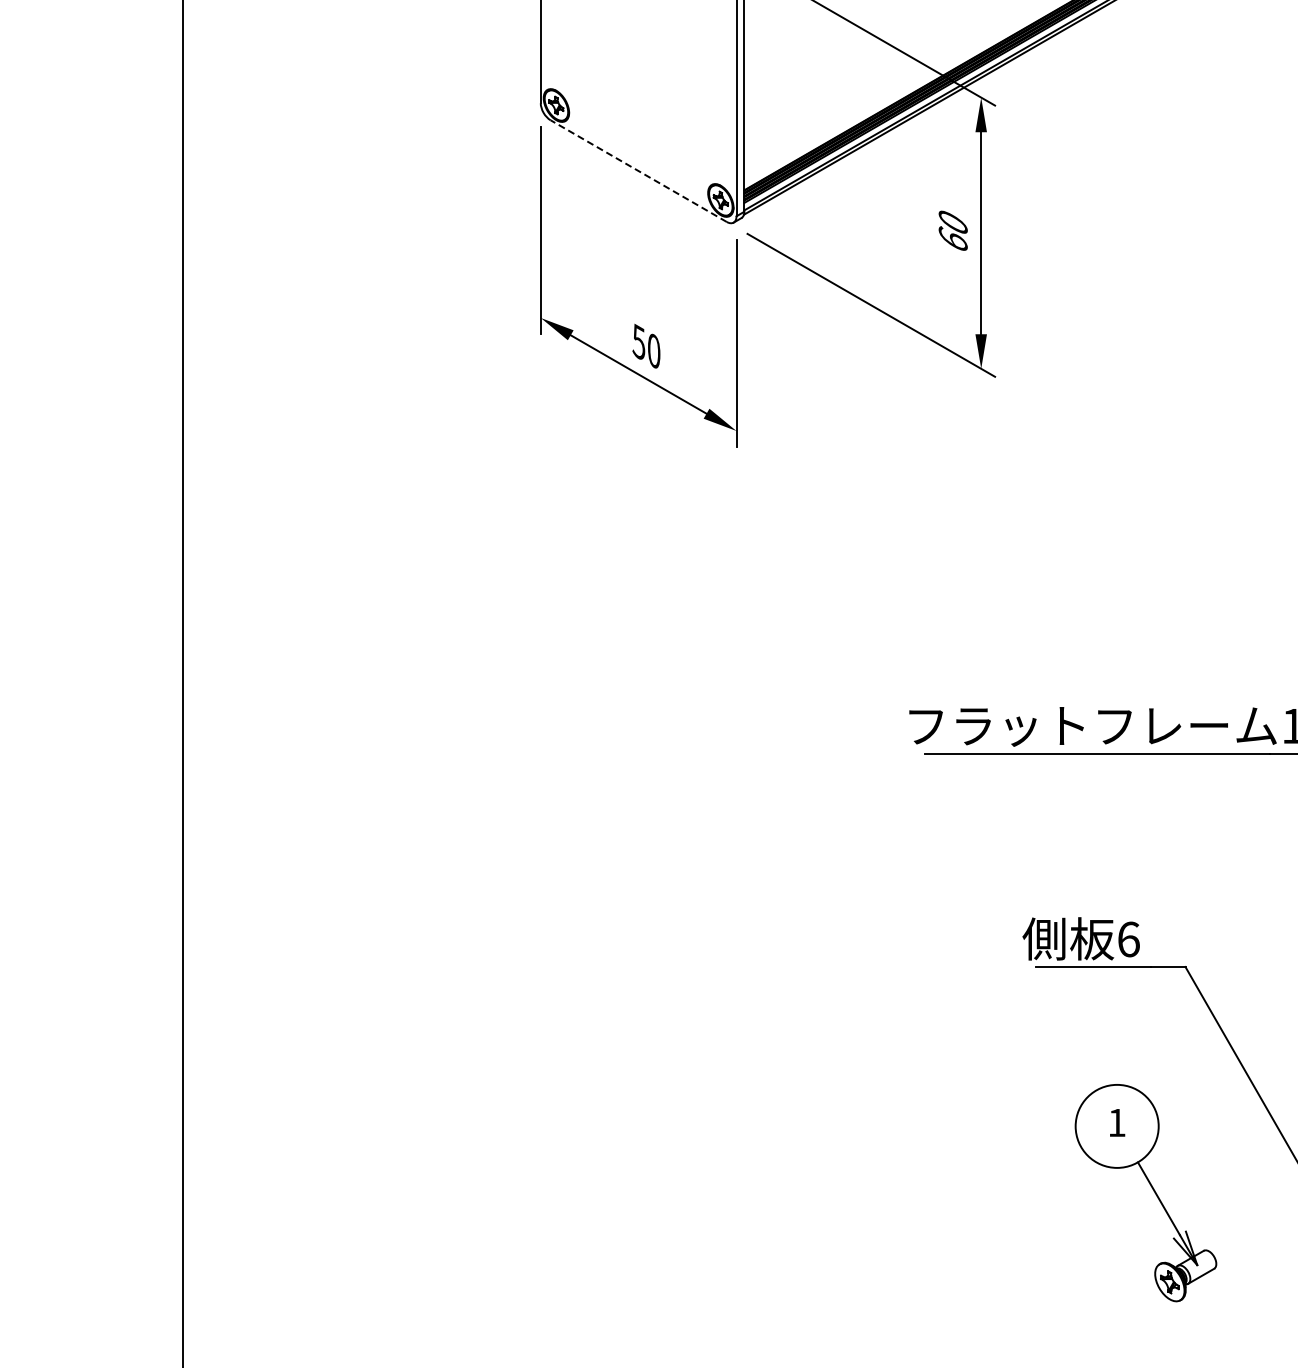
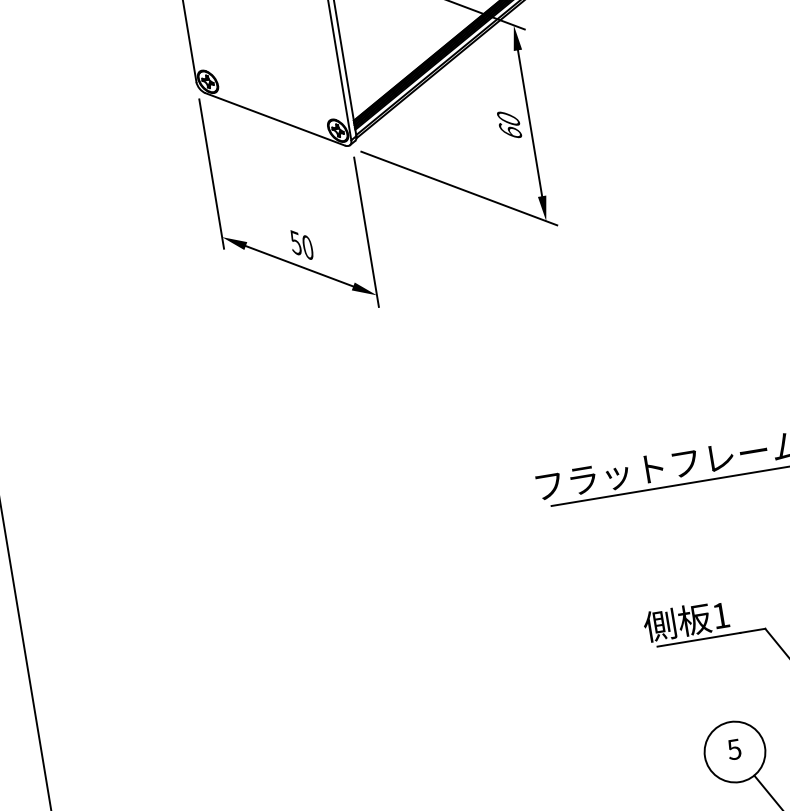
line: (638, 171) -> (275, 119), dashed -> solid
text: (1128, 939) -> (720, 615), 6 -> 1
text: (1116, 1123) -> (734, 750), 1 -> 5

